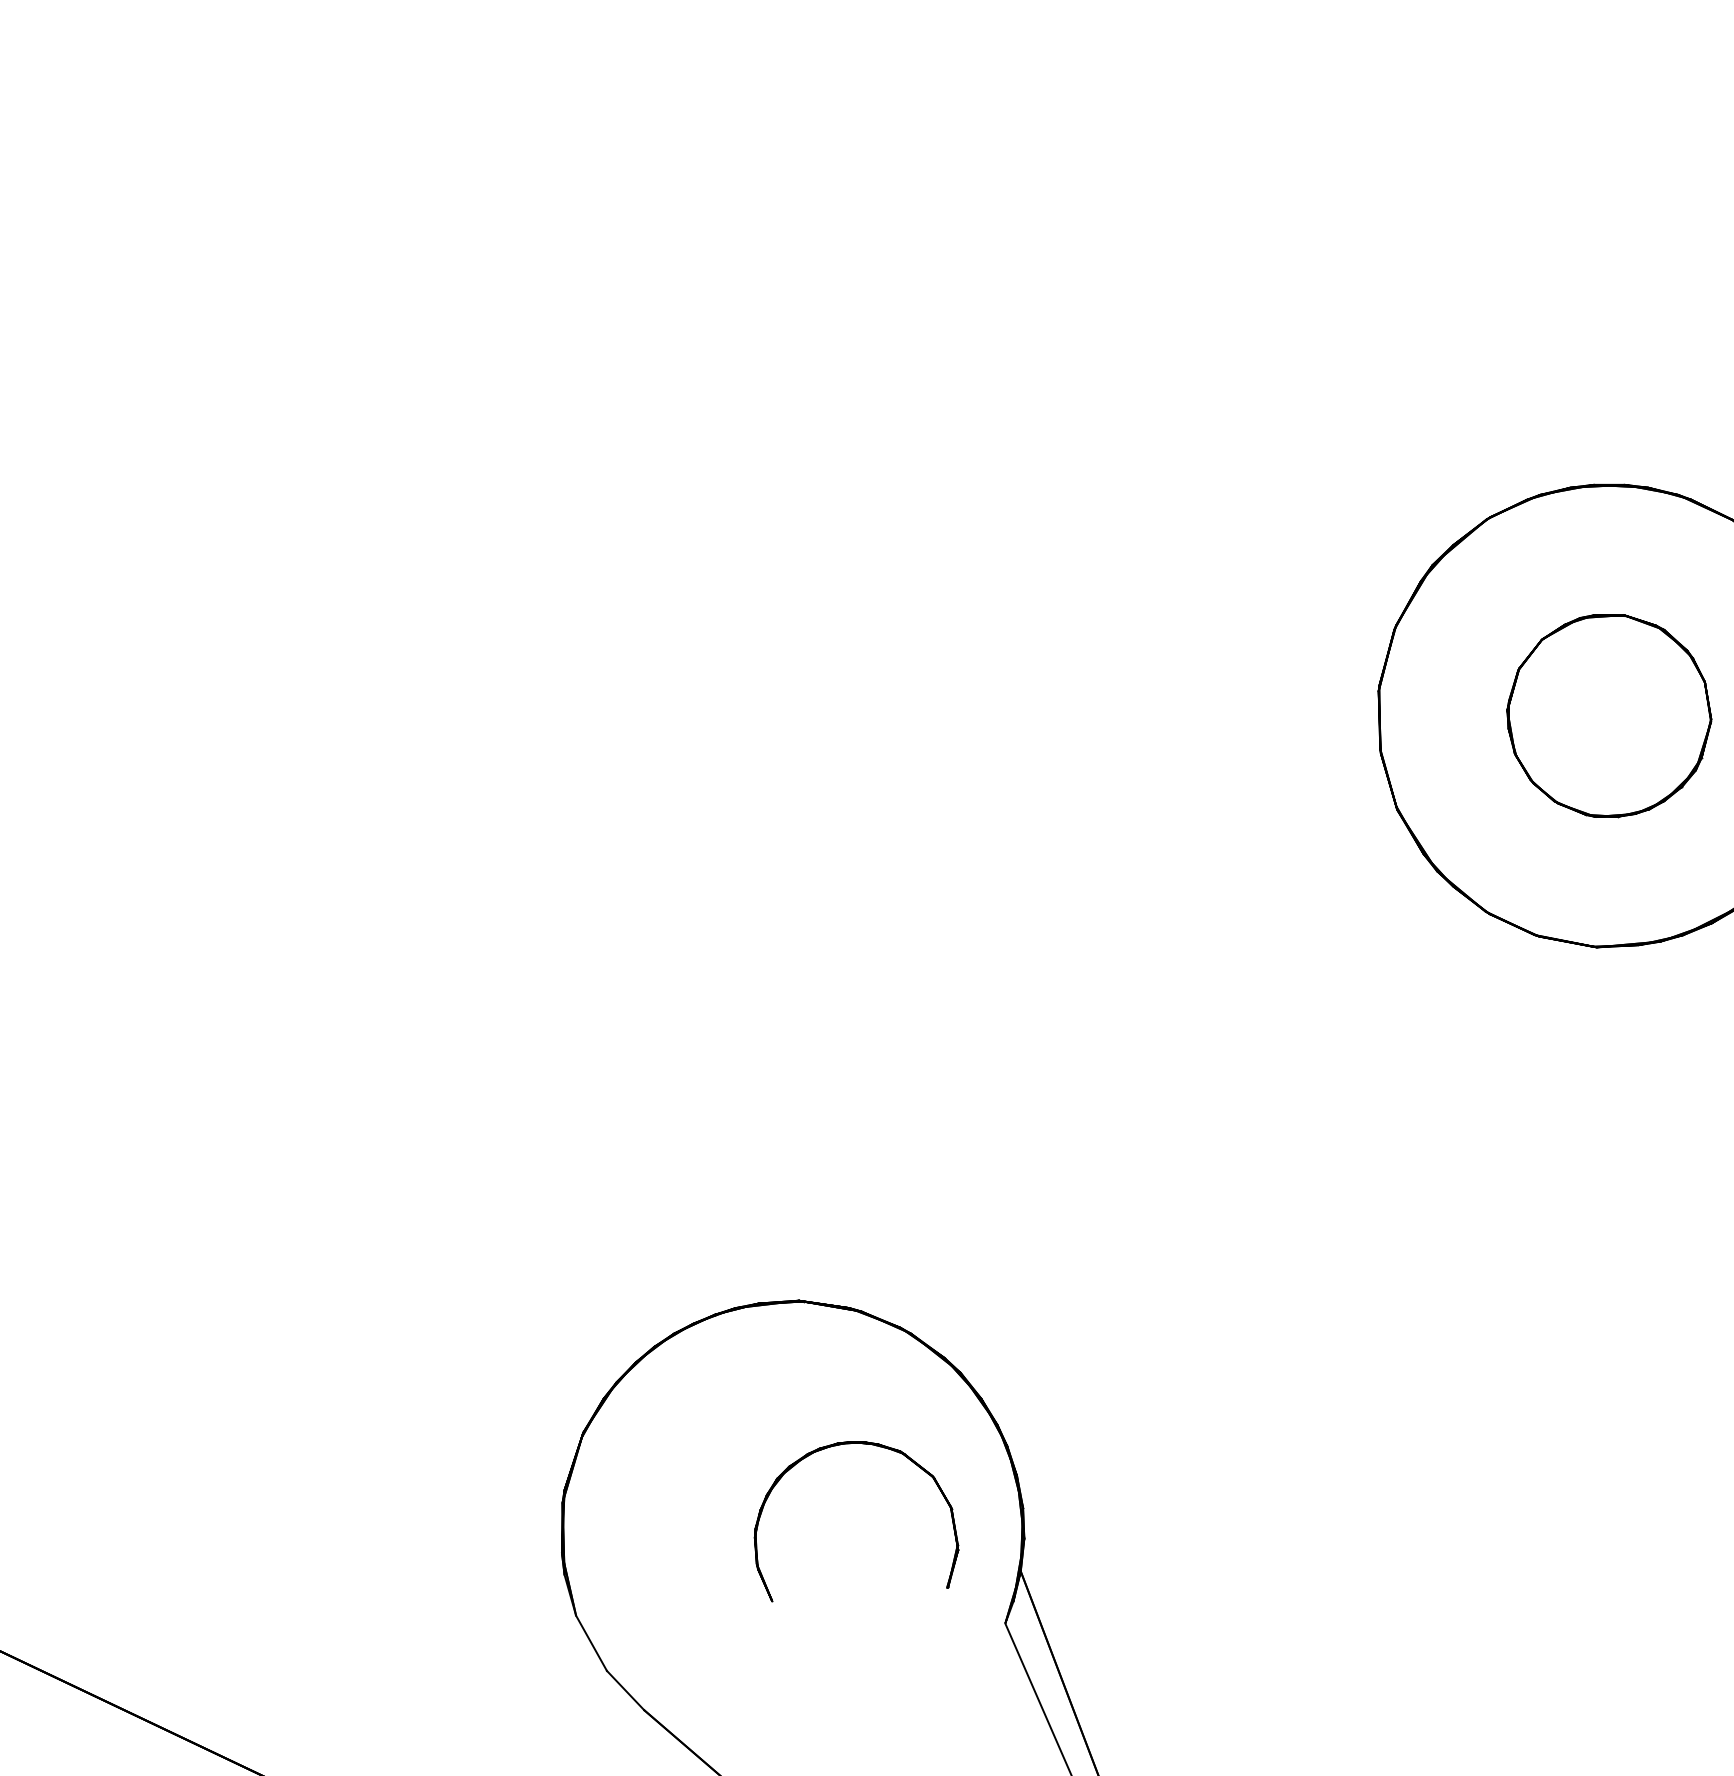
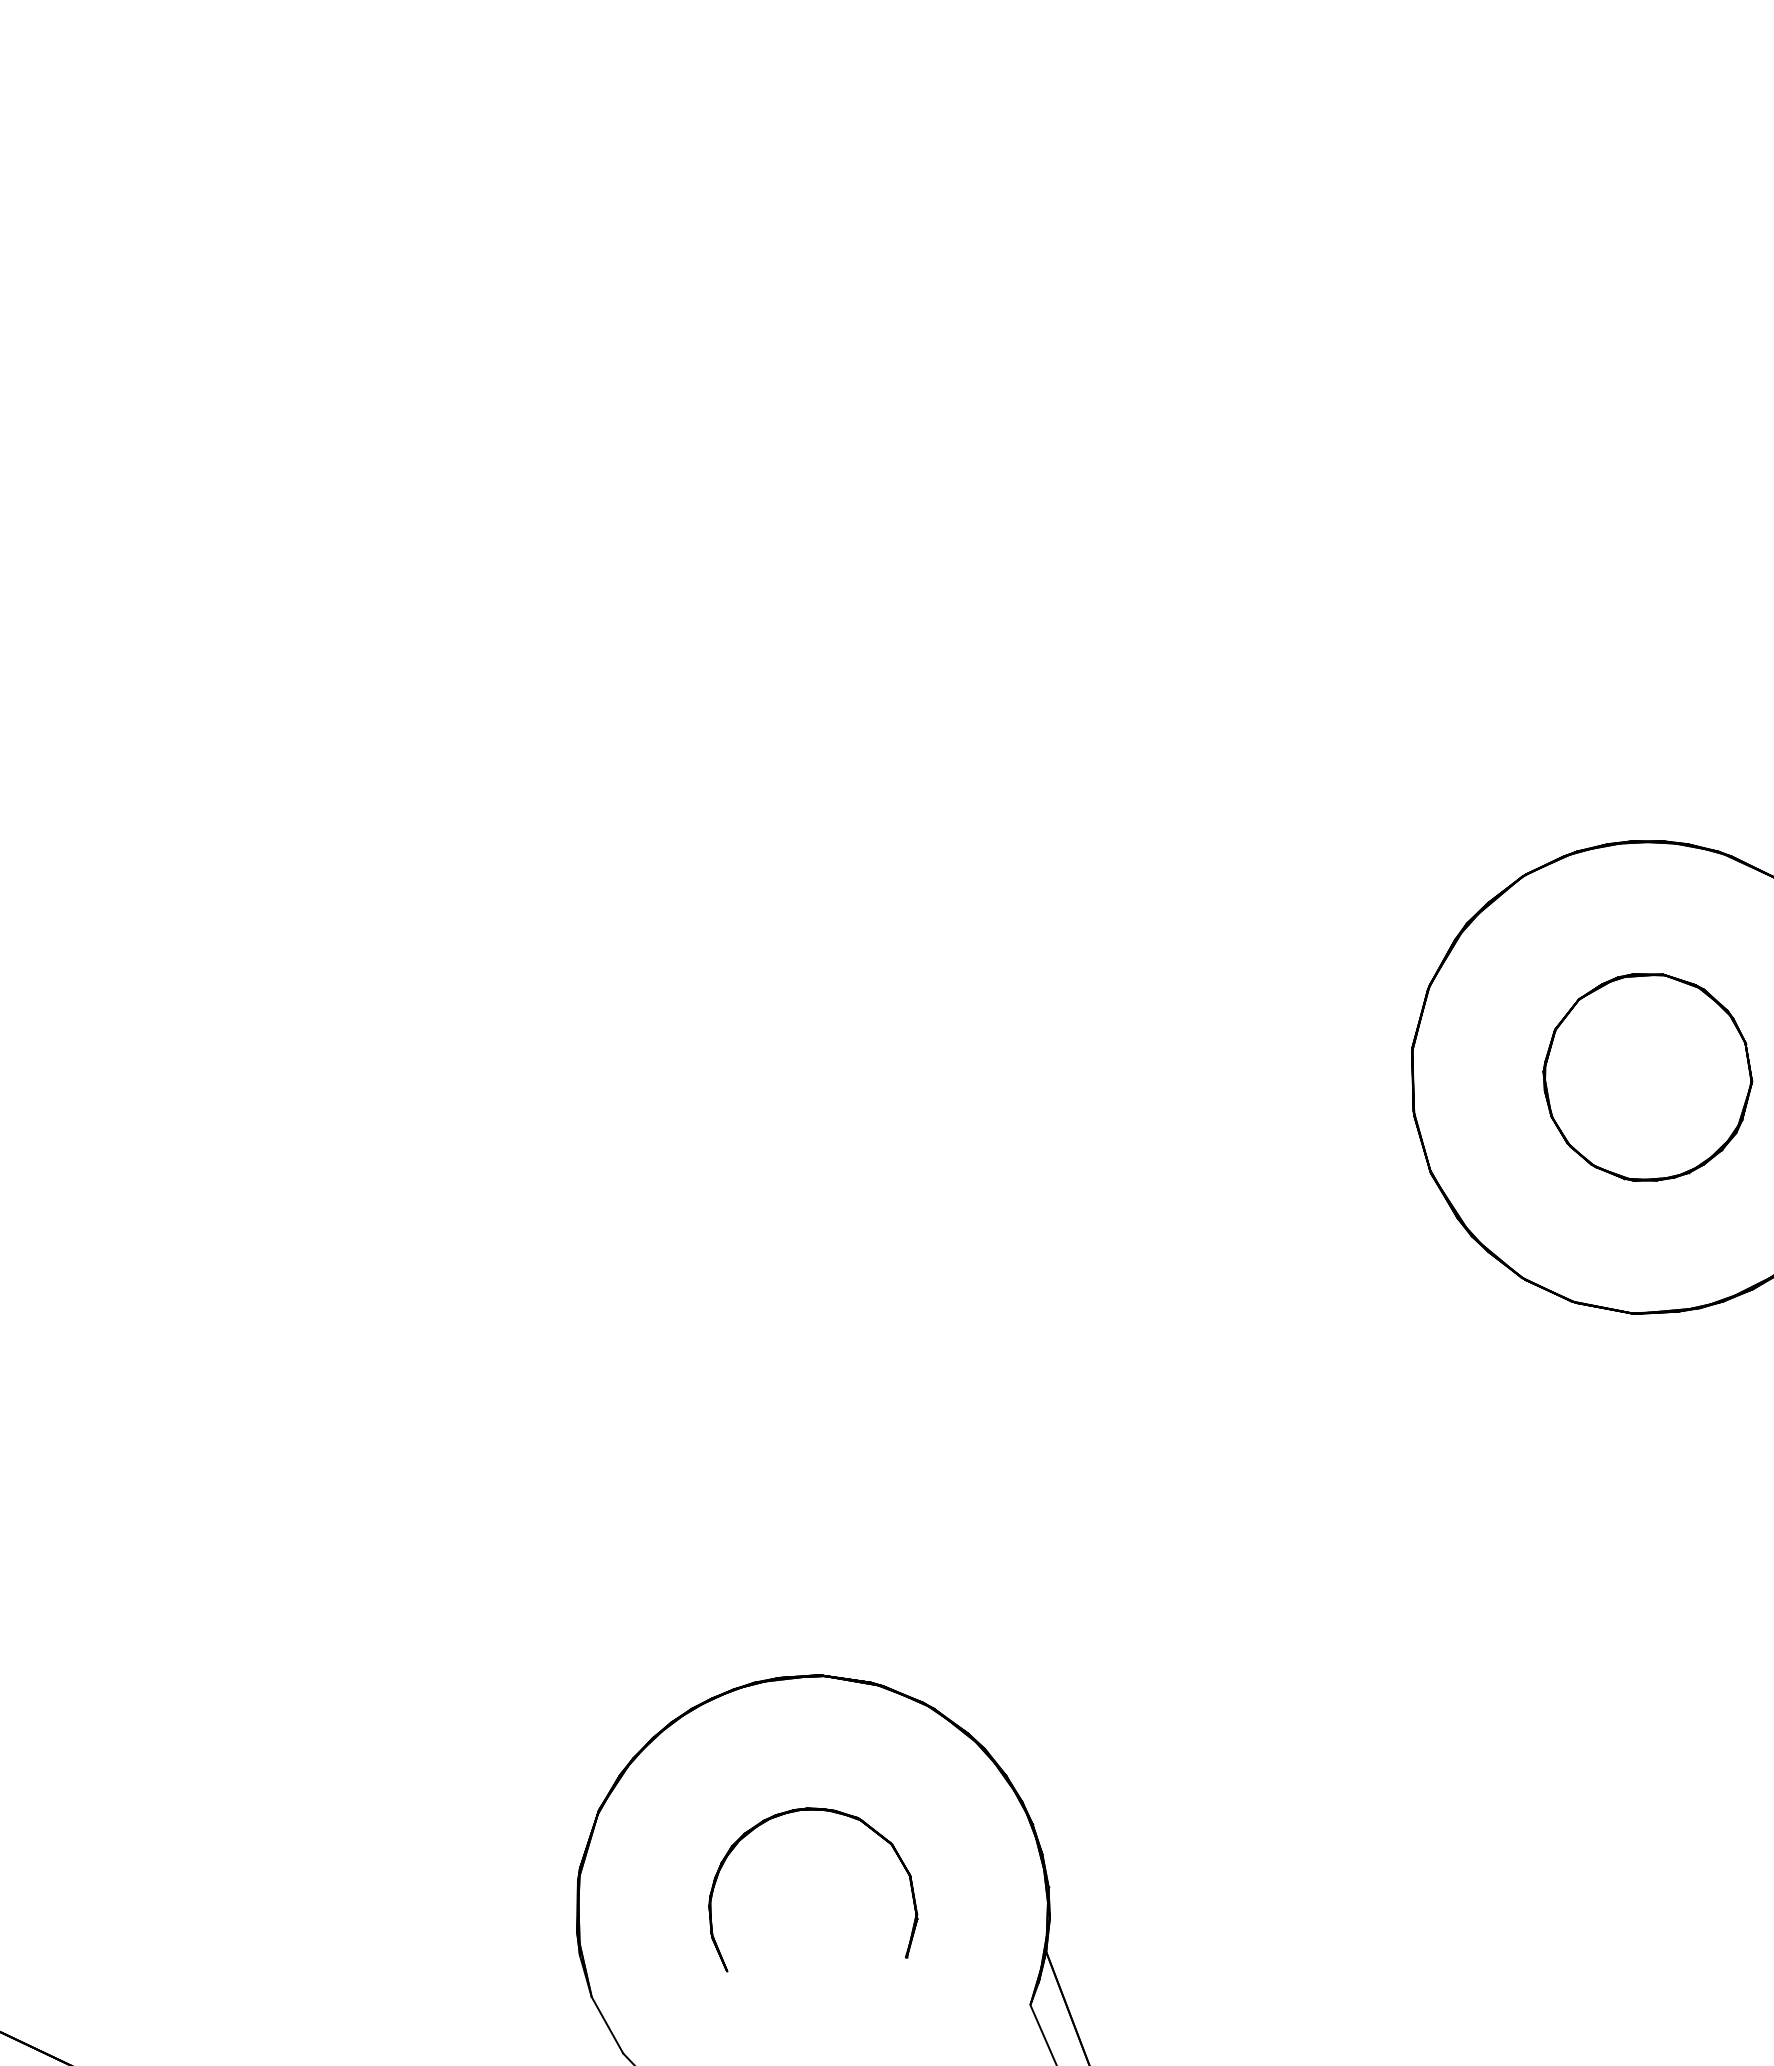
part: (867, 1444) -> (824, 1811), moved

